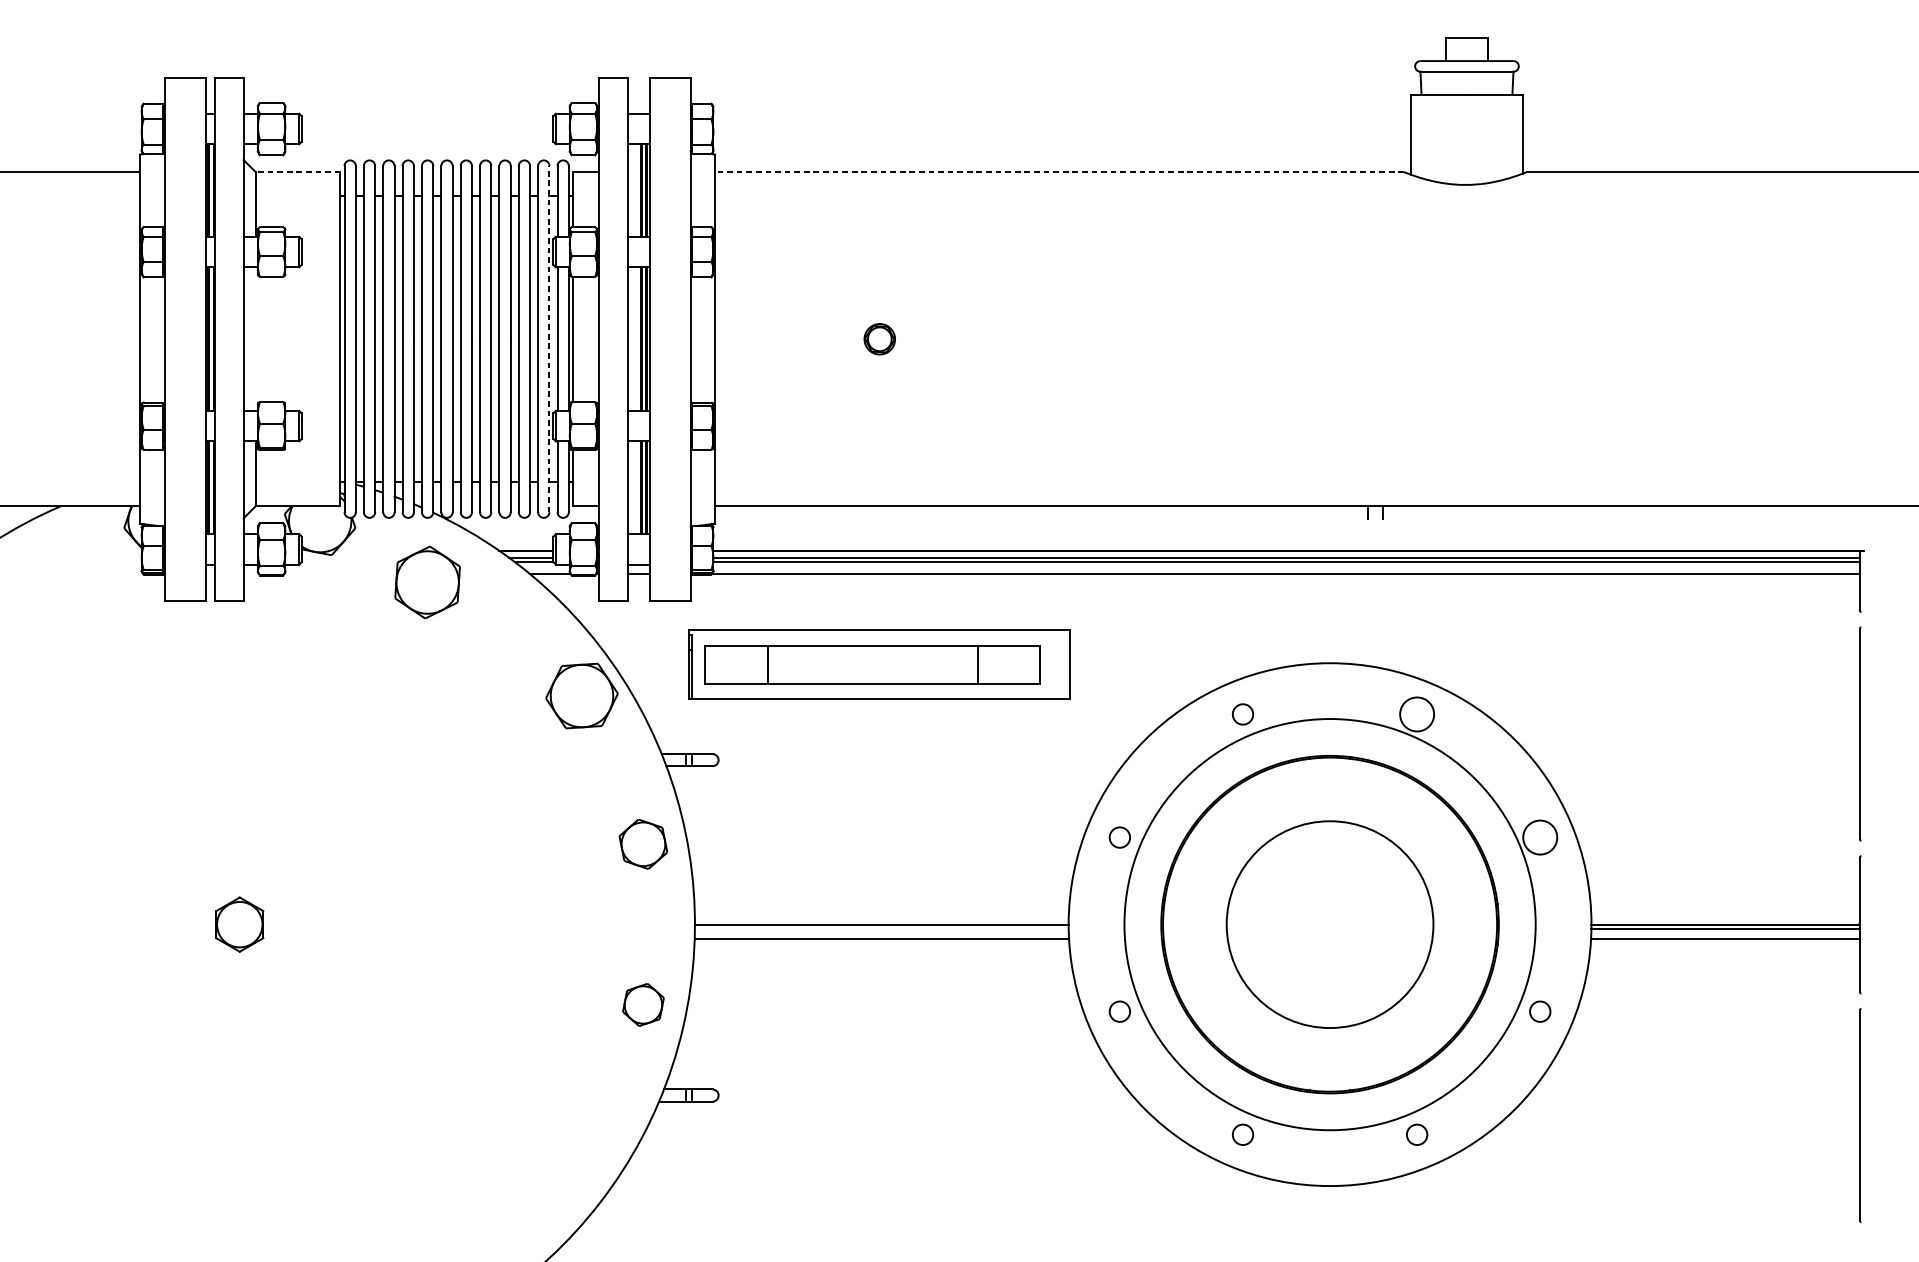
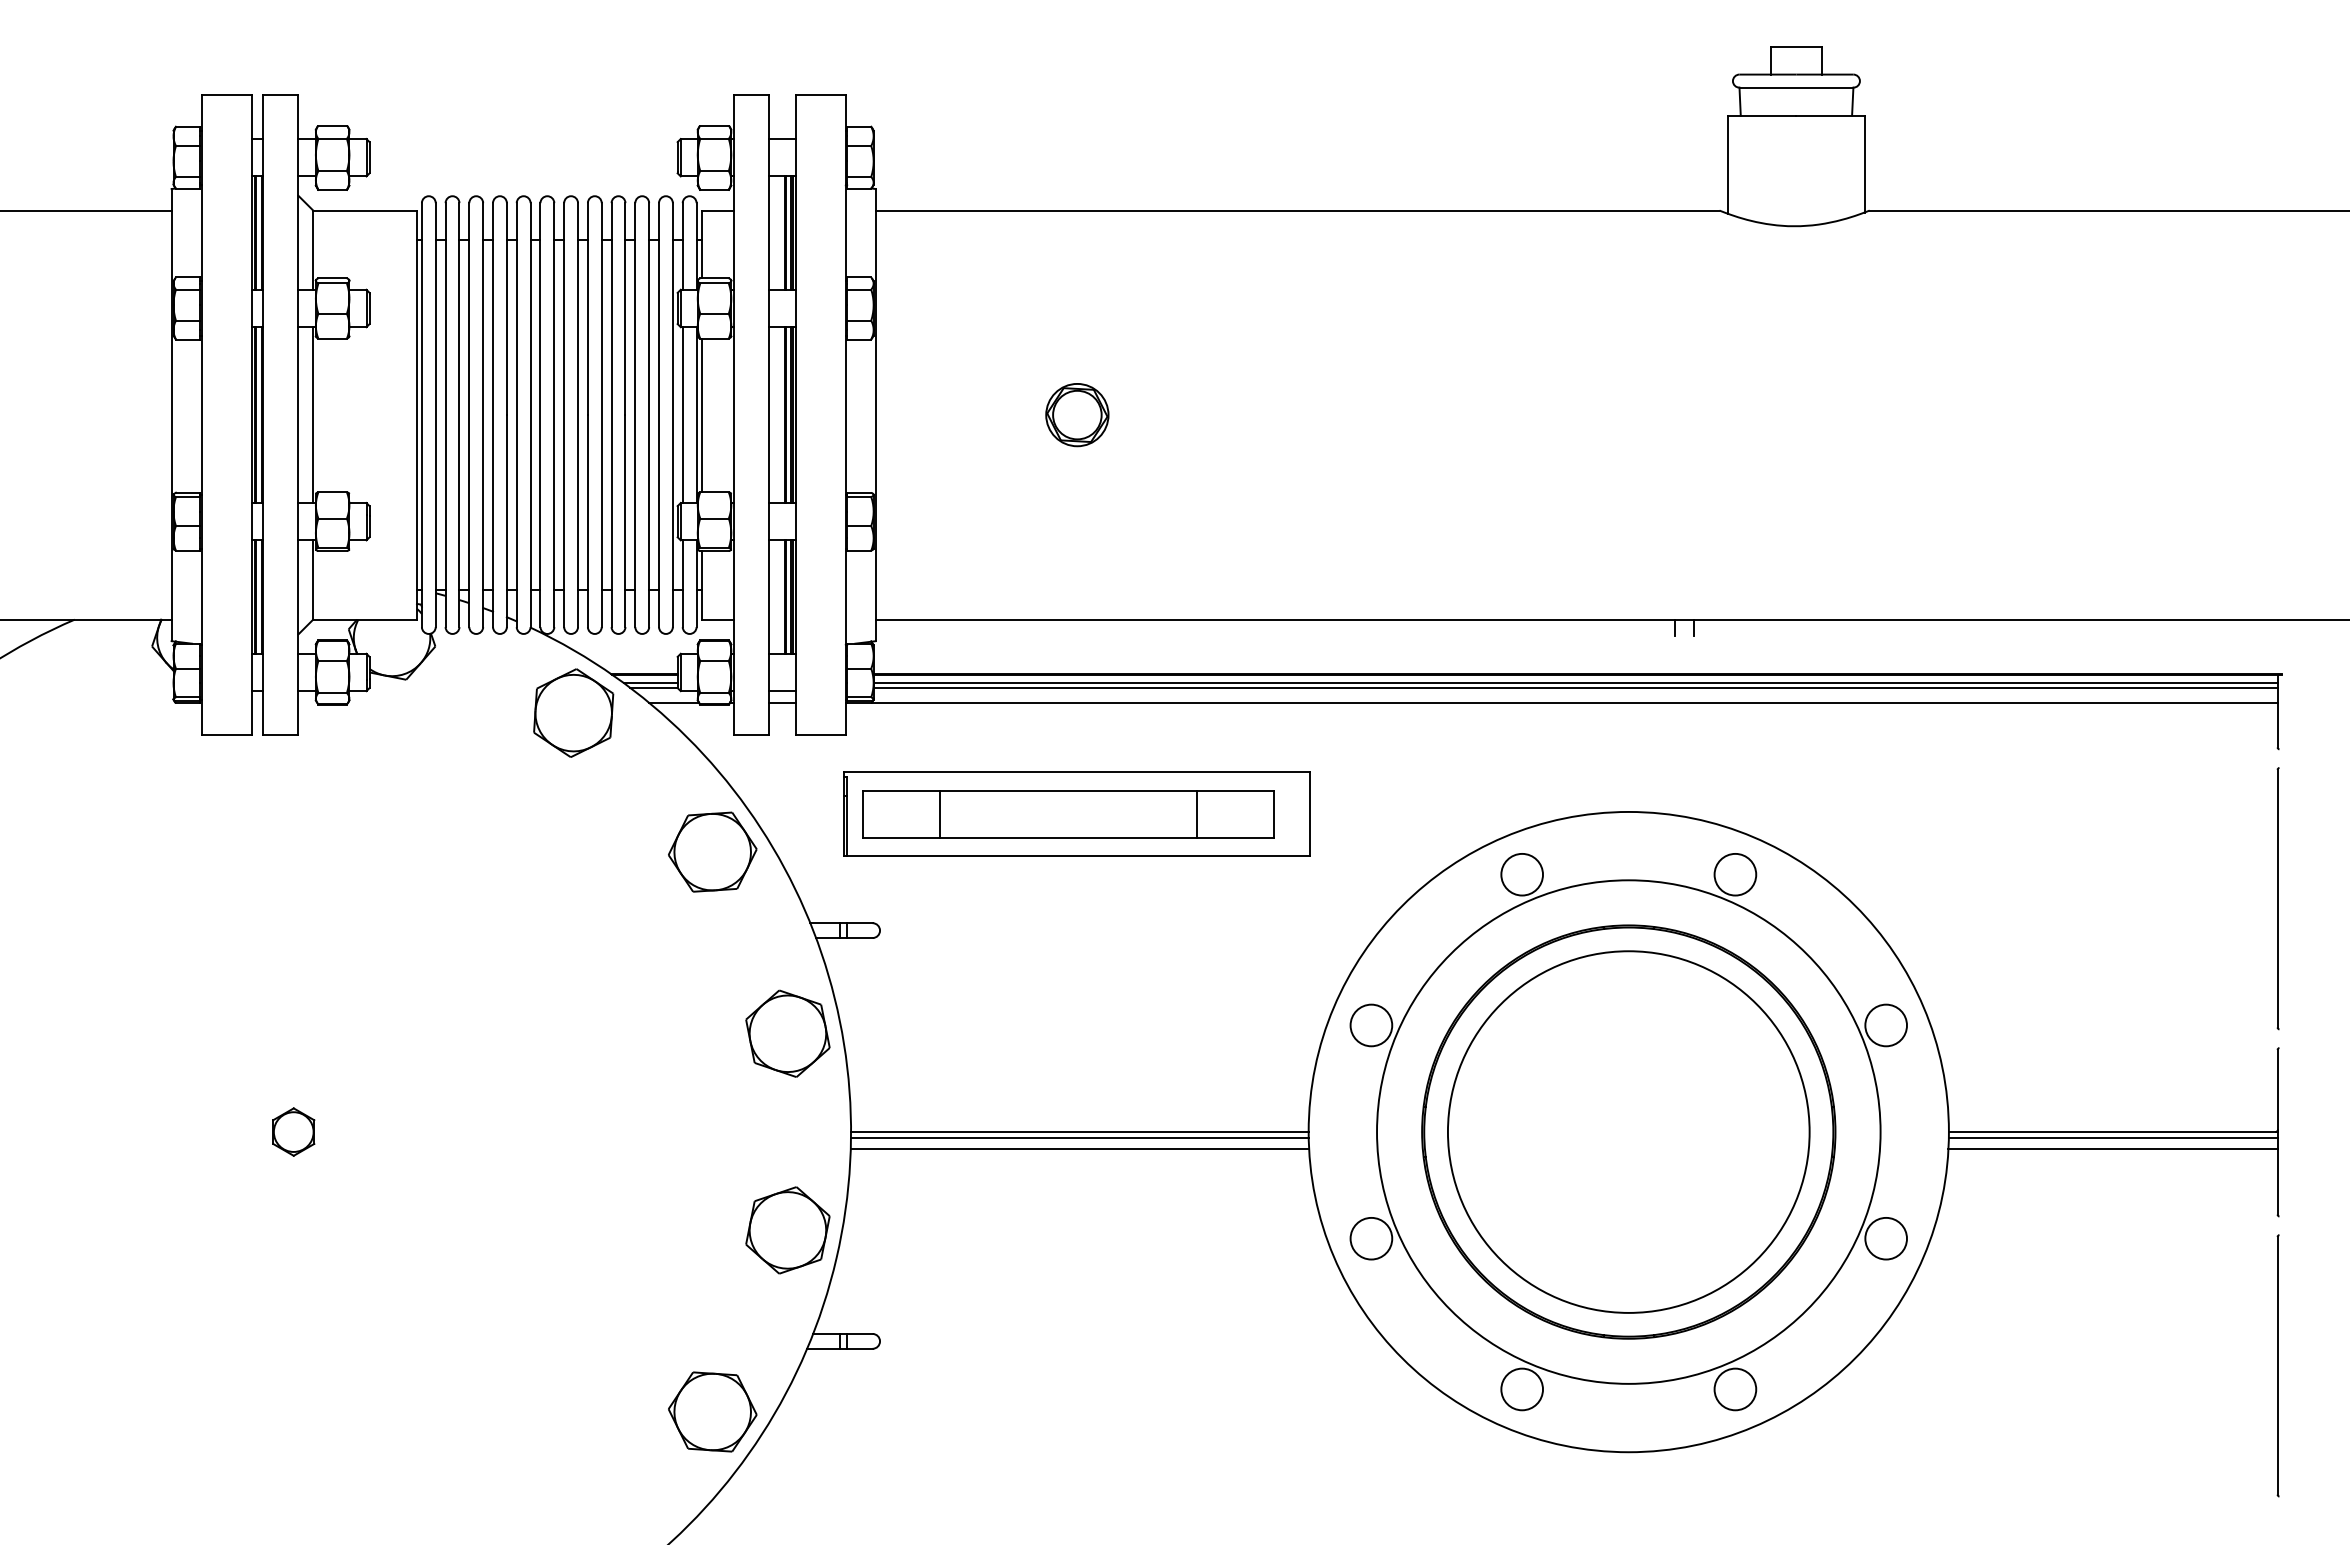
line: (298, 172) -> (365, 210), dashed -> solid
line: (1059, 172) -> (1297, 210), dashed -> solid
line: (255, 339) -> (313, 415), added
line: (549, 339) -> (672, 415), dashed -> solid
part: (879, 339) -> (1077, 415), size x1.67
part: (427, 582) -> (573, 712), moved
circle: (1243, 714) -> (1522, 874), size x1.67
circle: (1119, 837) -> (1371, 1025), size x1.67
part: (643, 844) -> (787, 1033), size x1.43
part: (239, 924) -> (293, 1131), size x0.71
circle: (1329, 924) -> (1628, 1131), size x1.43
line: (881, 929) -> (1079, 1137), added
part: (643, 1005) -> (787, 1230), size x1.67
circle: (1119, 1011) -> (1371, 1238), size x1.67
circle: (1540, 1011) -> (1886, 1238), size x1.67
circle: (1243, 1134) -> (1522, 1389), size x1.67
circle: (1417, 1134) -> (1735, 1389), size x1.67
part: (581, 1152) -> (712, 1411), added

